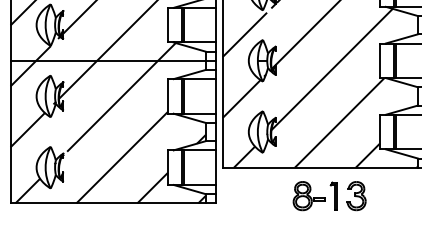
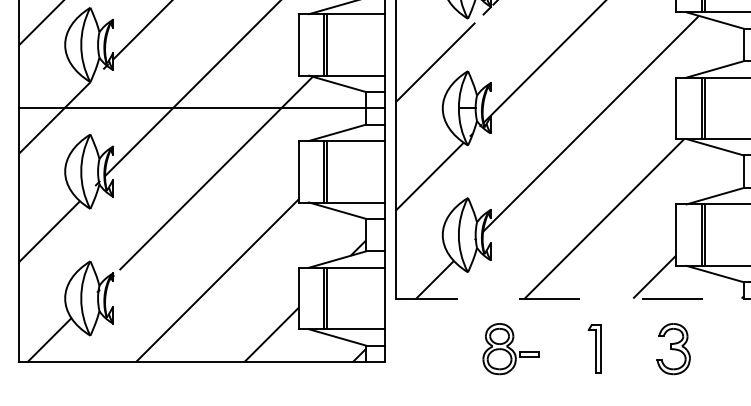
line: (320, 167) -> (570, 298), solid -> dashed
part: (308, 196) -> (509, 349), moved
part: (356, 196) -> (673, 349), moved

